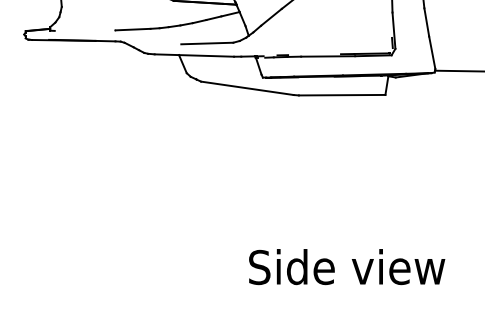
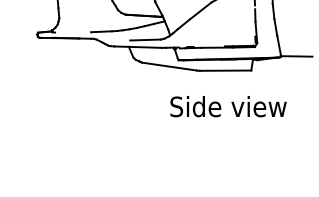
text: (346, 266) -> (228, 106), moved

